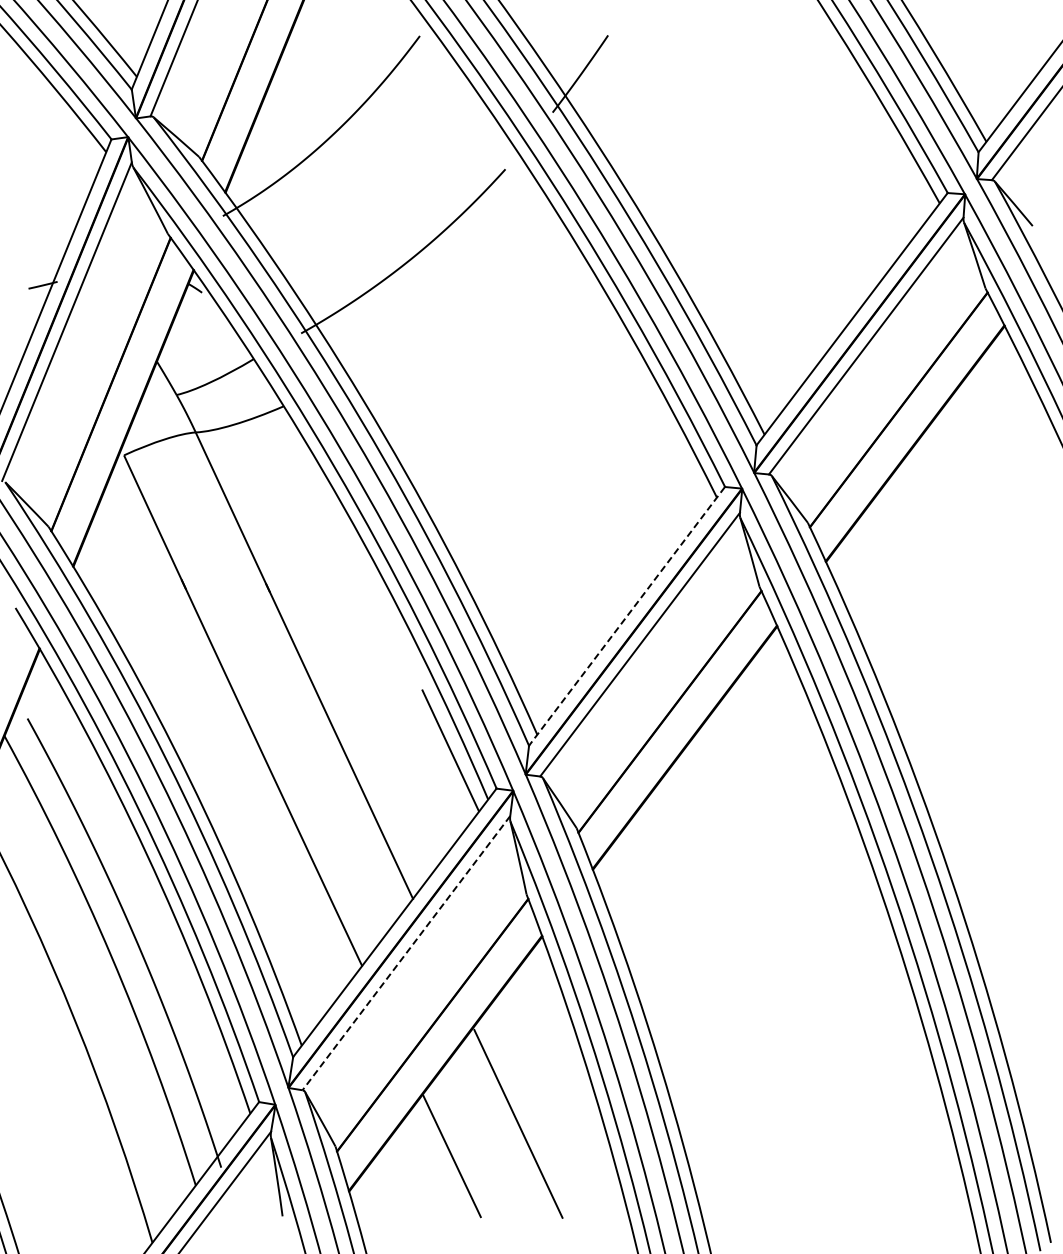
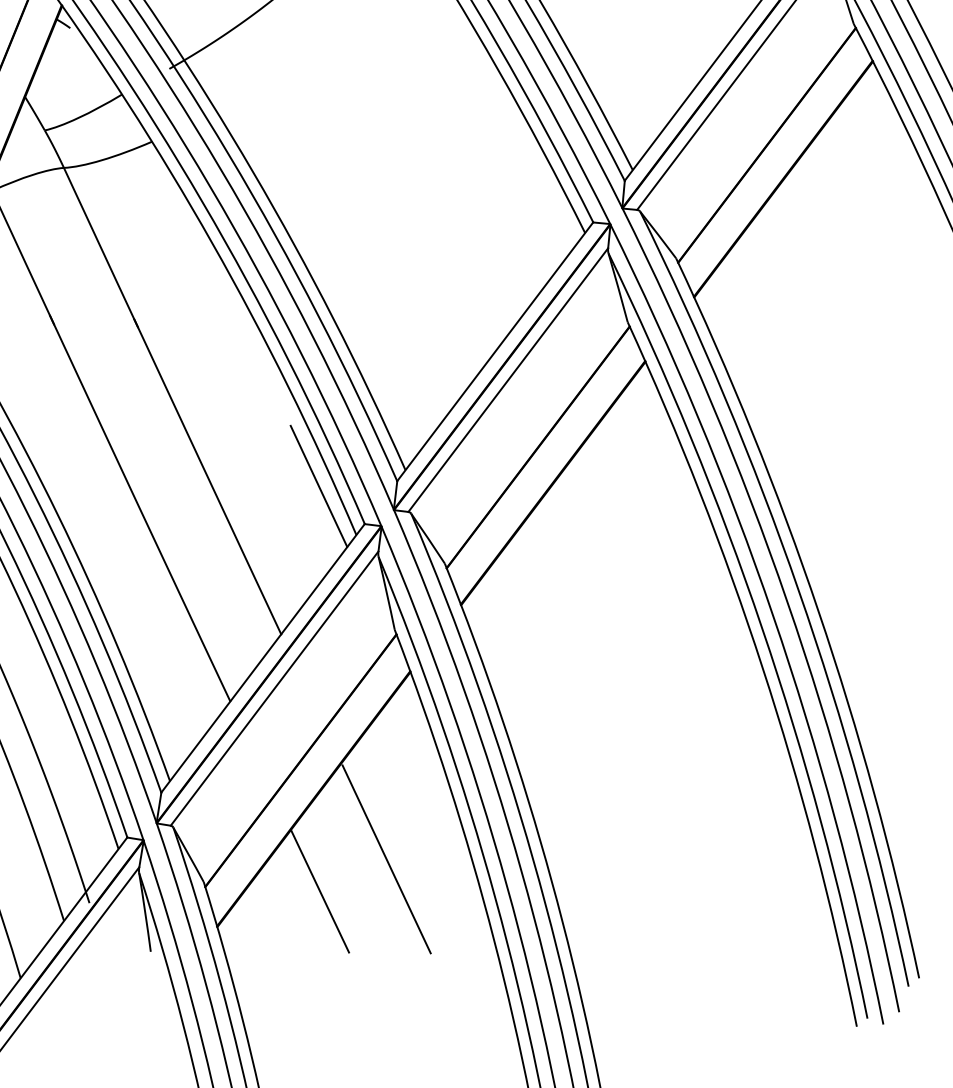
line: (626, 616) -> (494, 351), dashed -> solid
line: (406, 953) -> (274, 688), dashed -> solid

